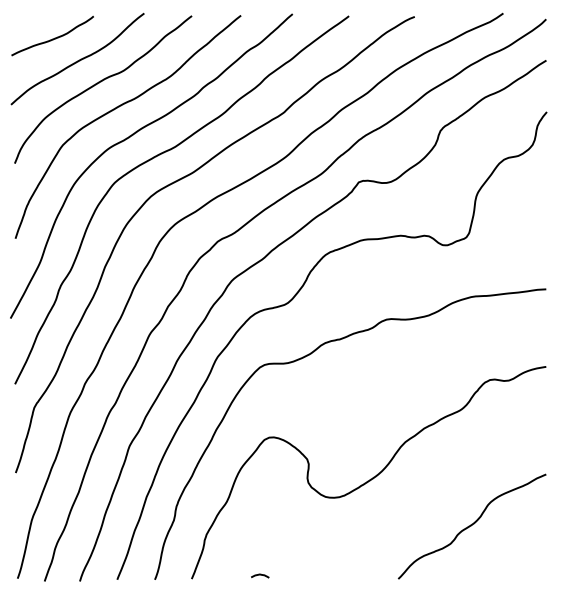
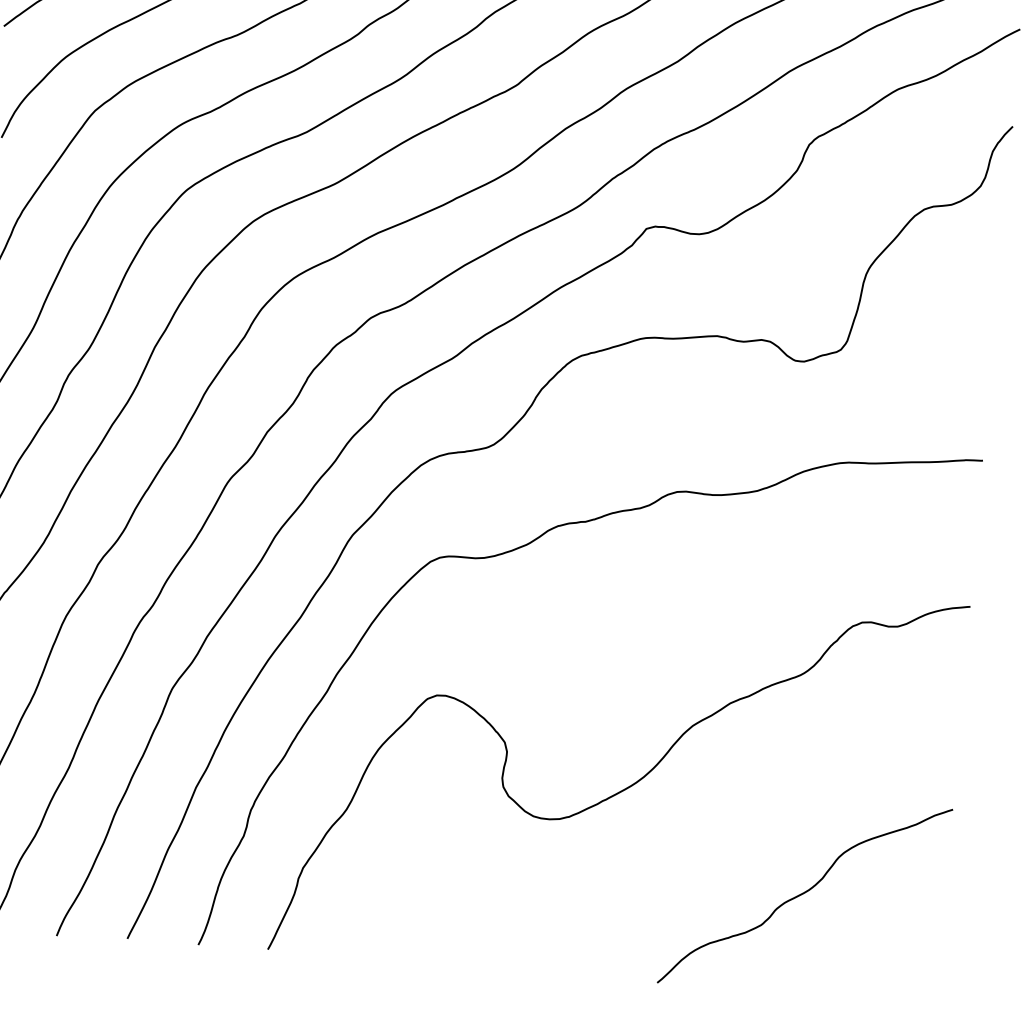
curve: (260, 575) -> (398, 953), removed

